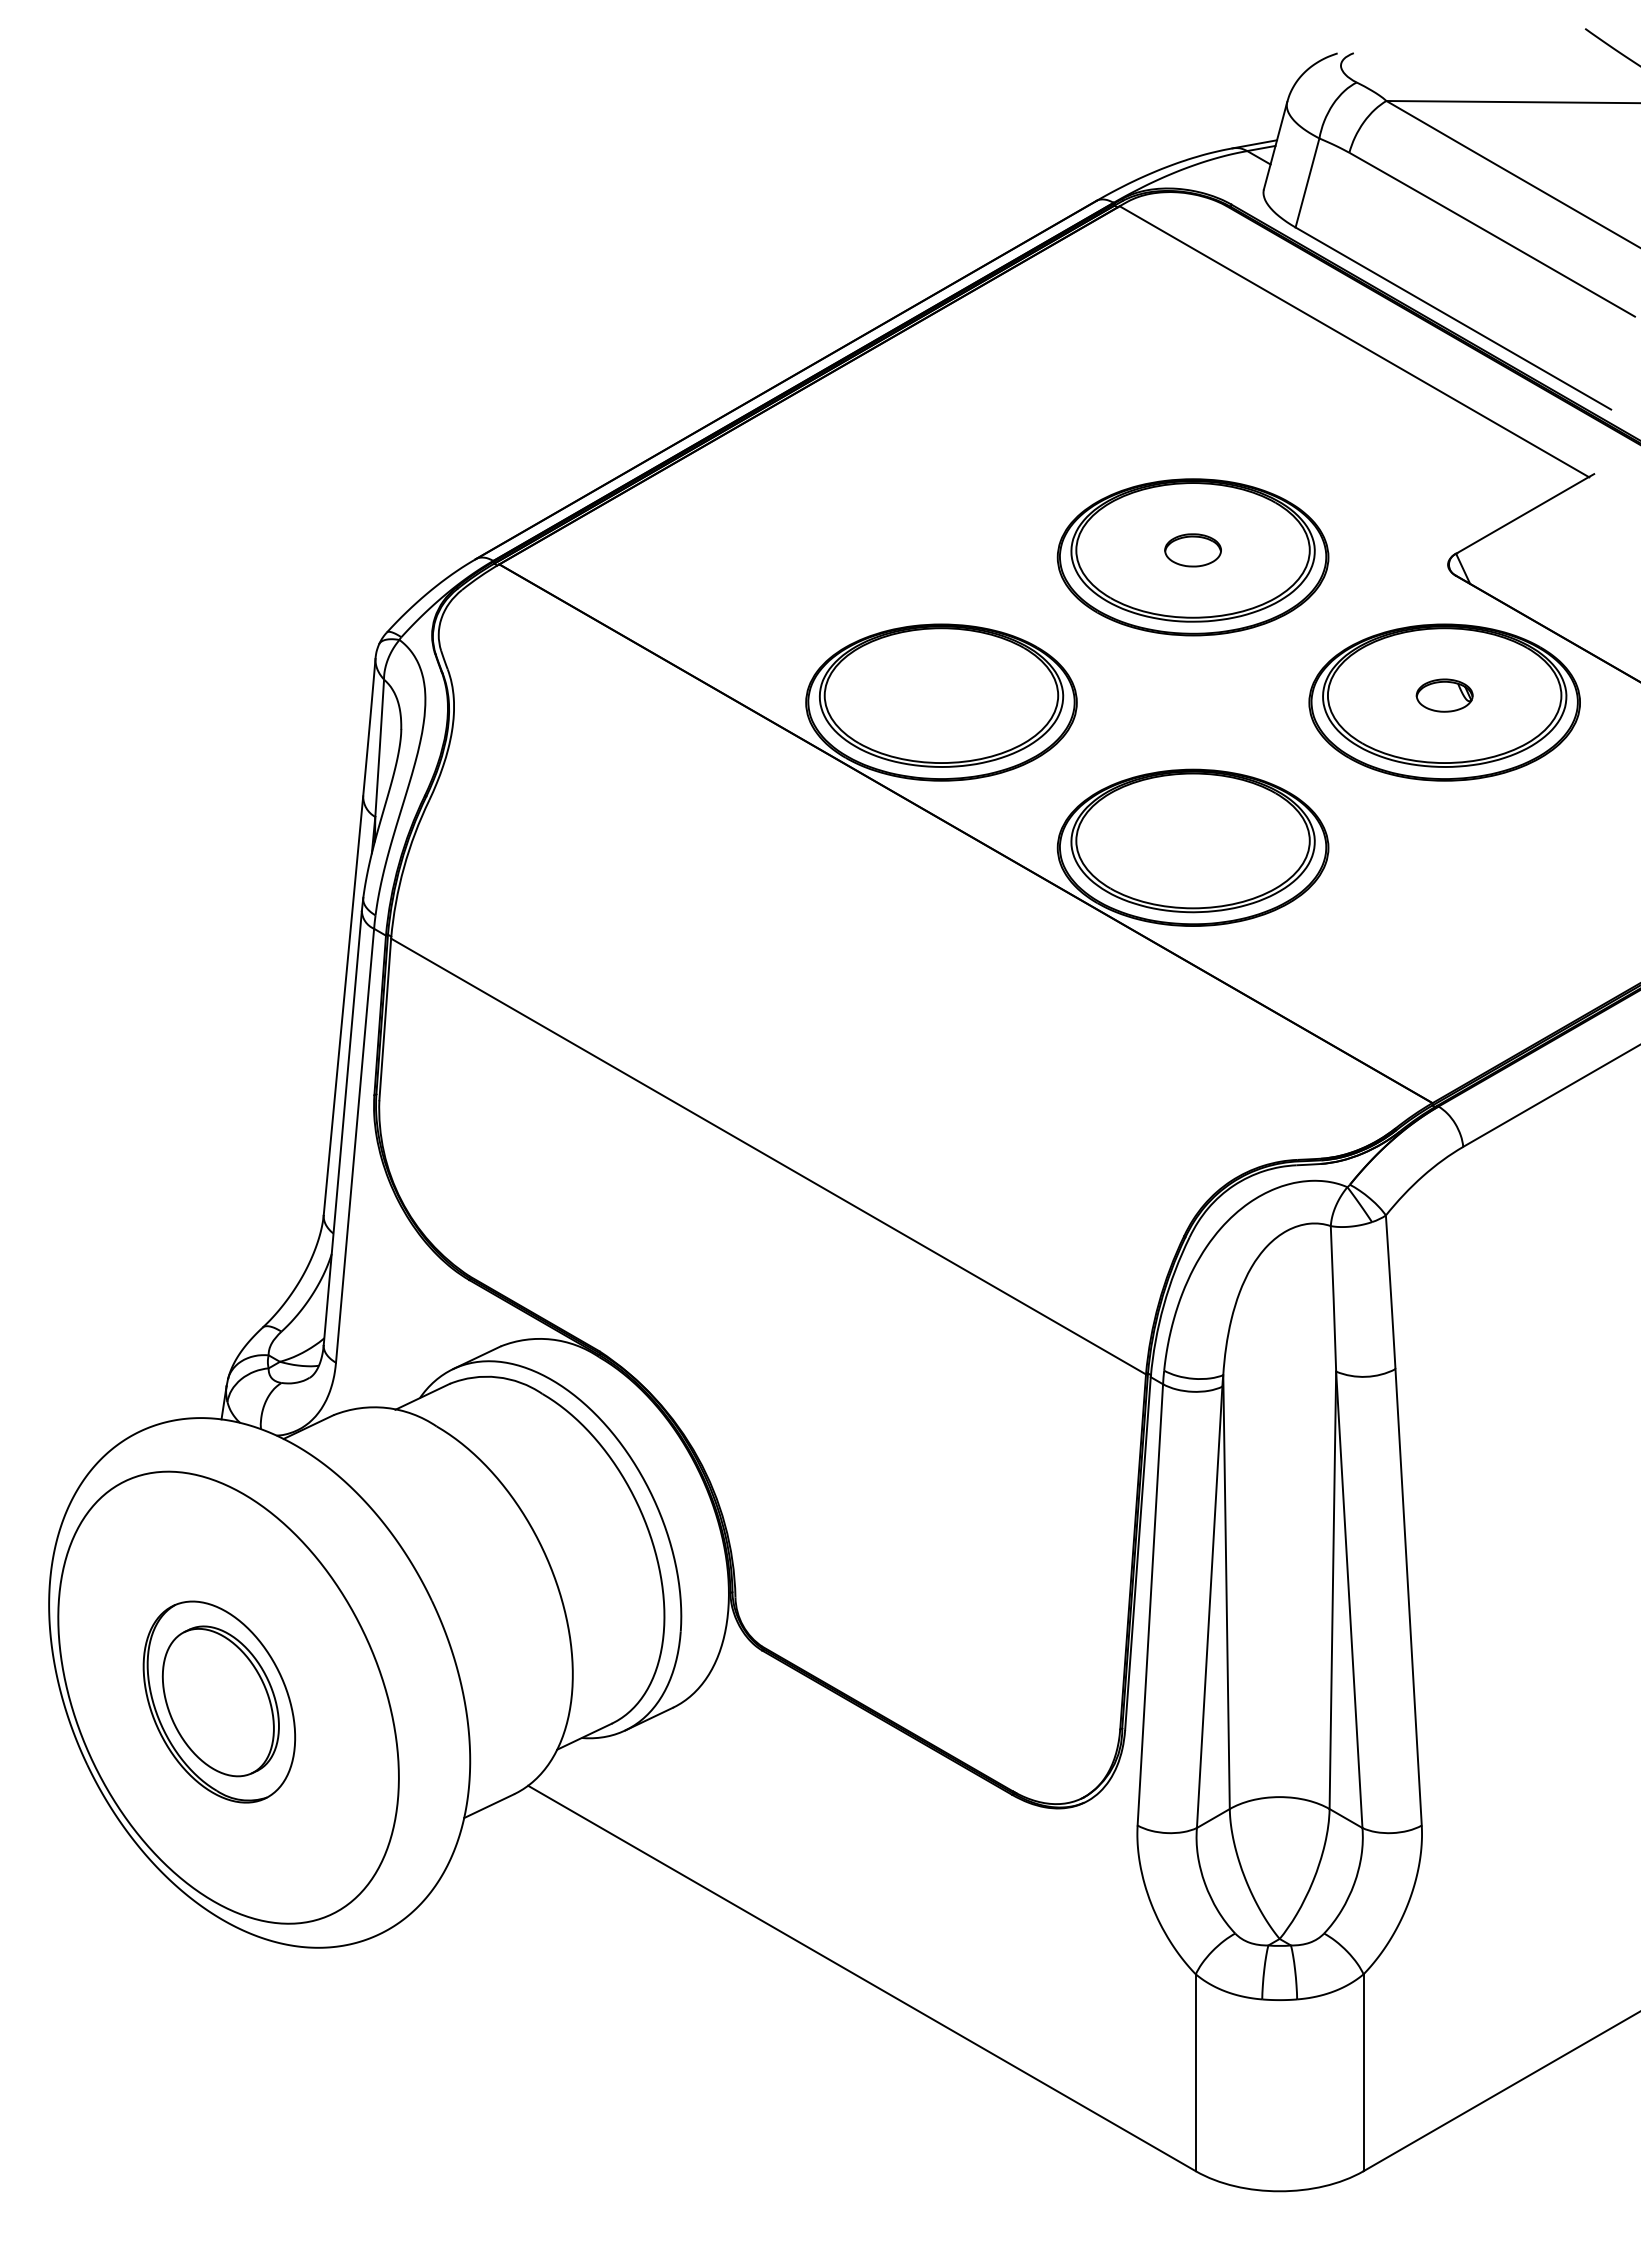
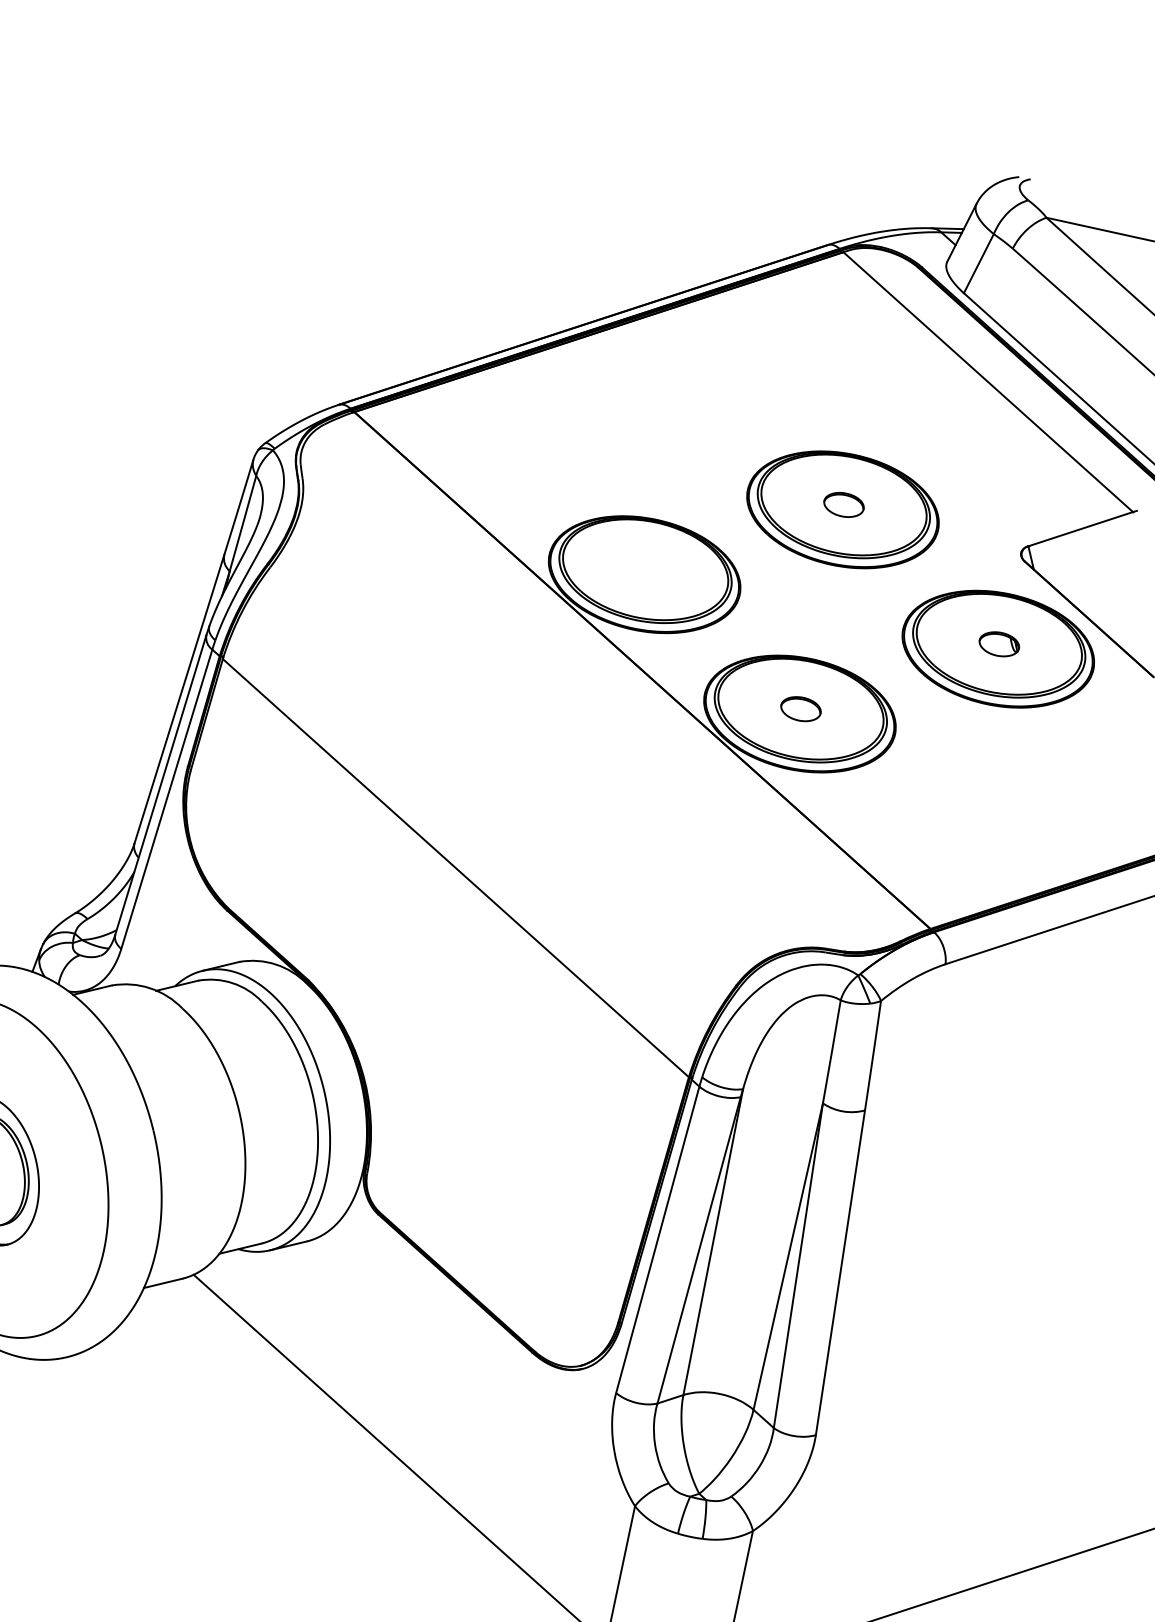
part: (1192, 840) -> (800, 708), added

